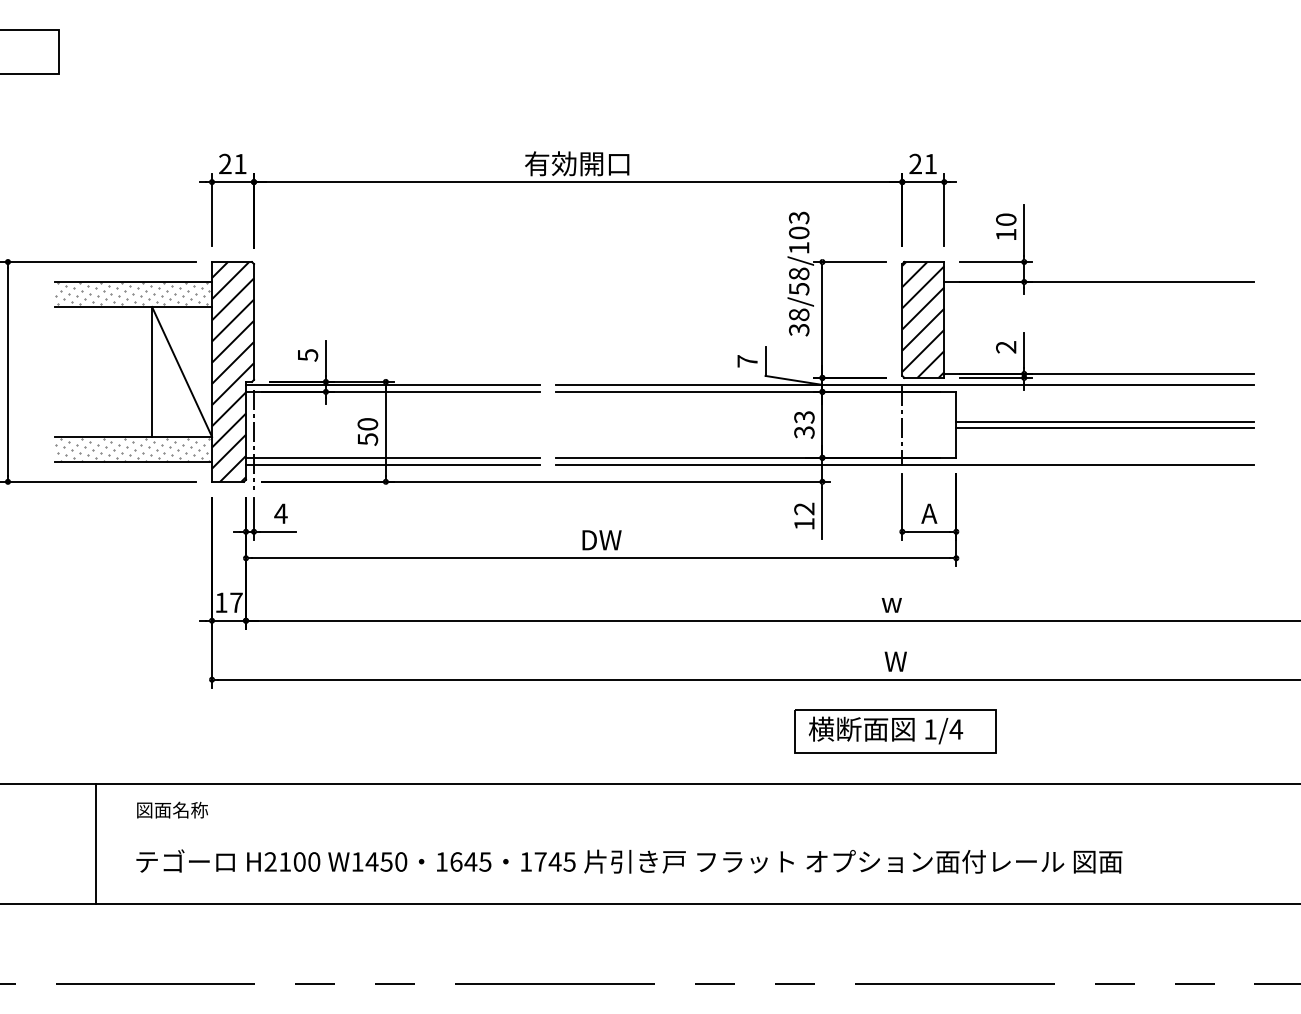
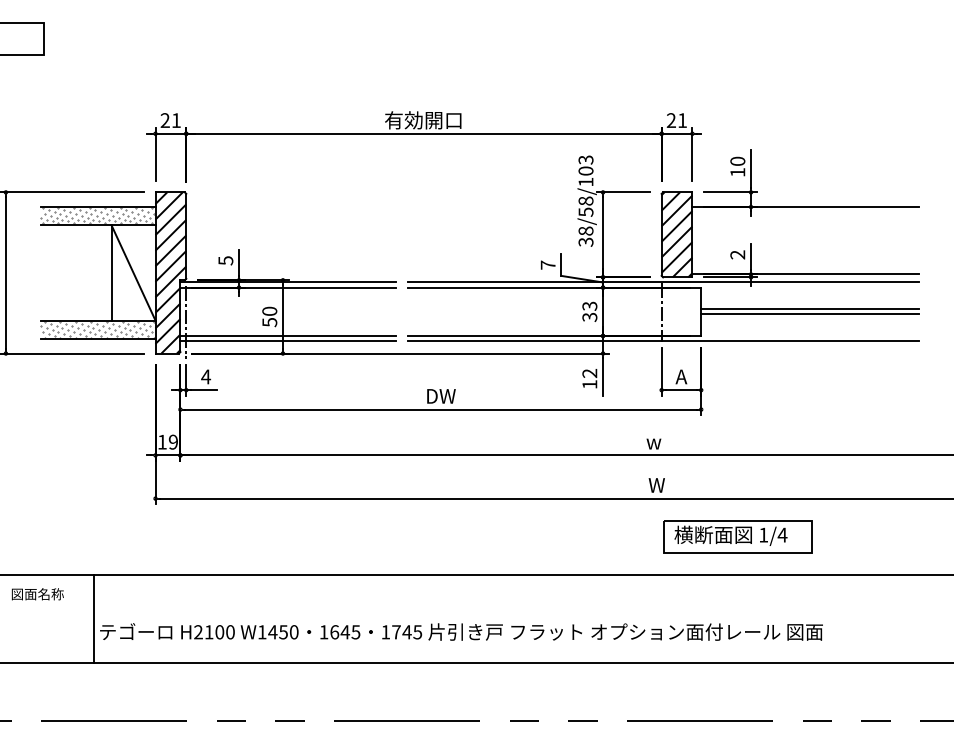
text: (236, 602) -> (173, 442), 17 -> 19
part: (895, 731) -> (738, 536), moved
text: (172, 809) -> (37, 593), moved
line: (95, 843) -> (94, 618), moved

